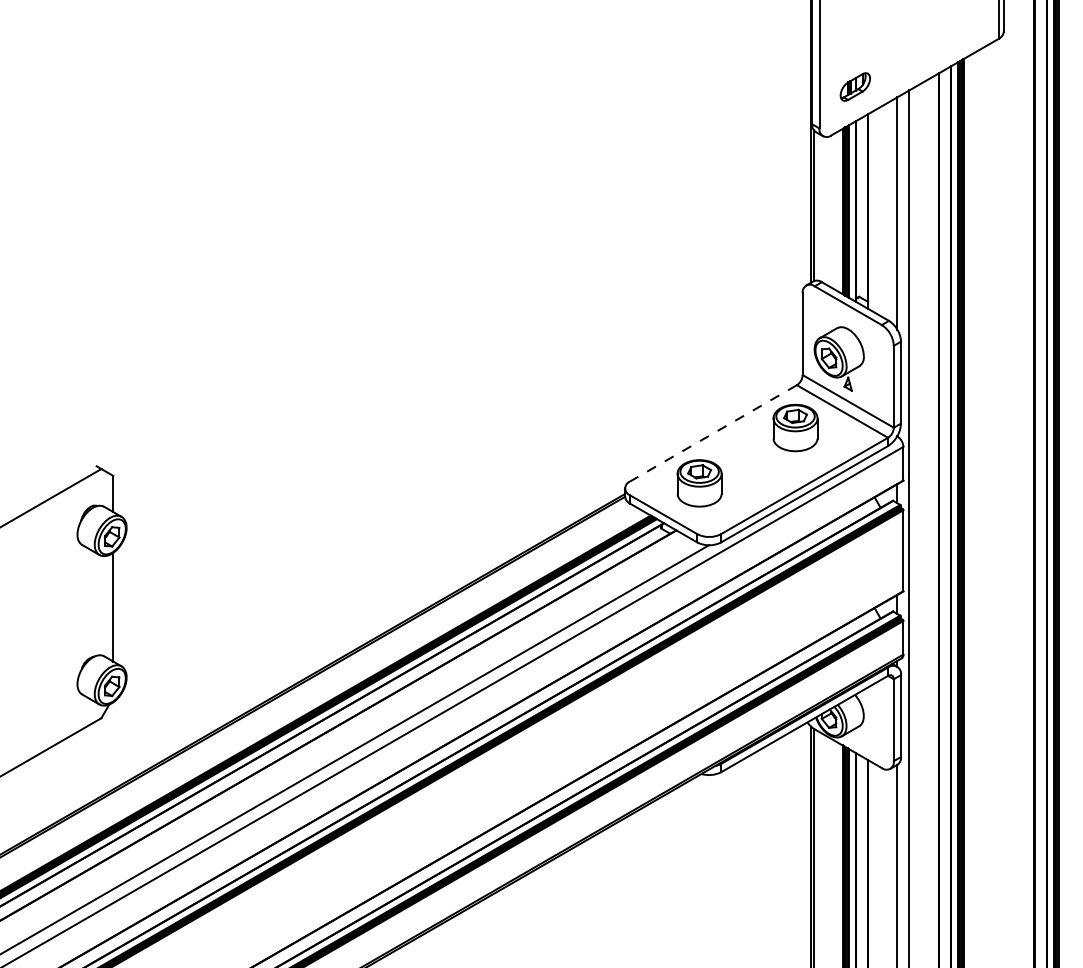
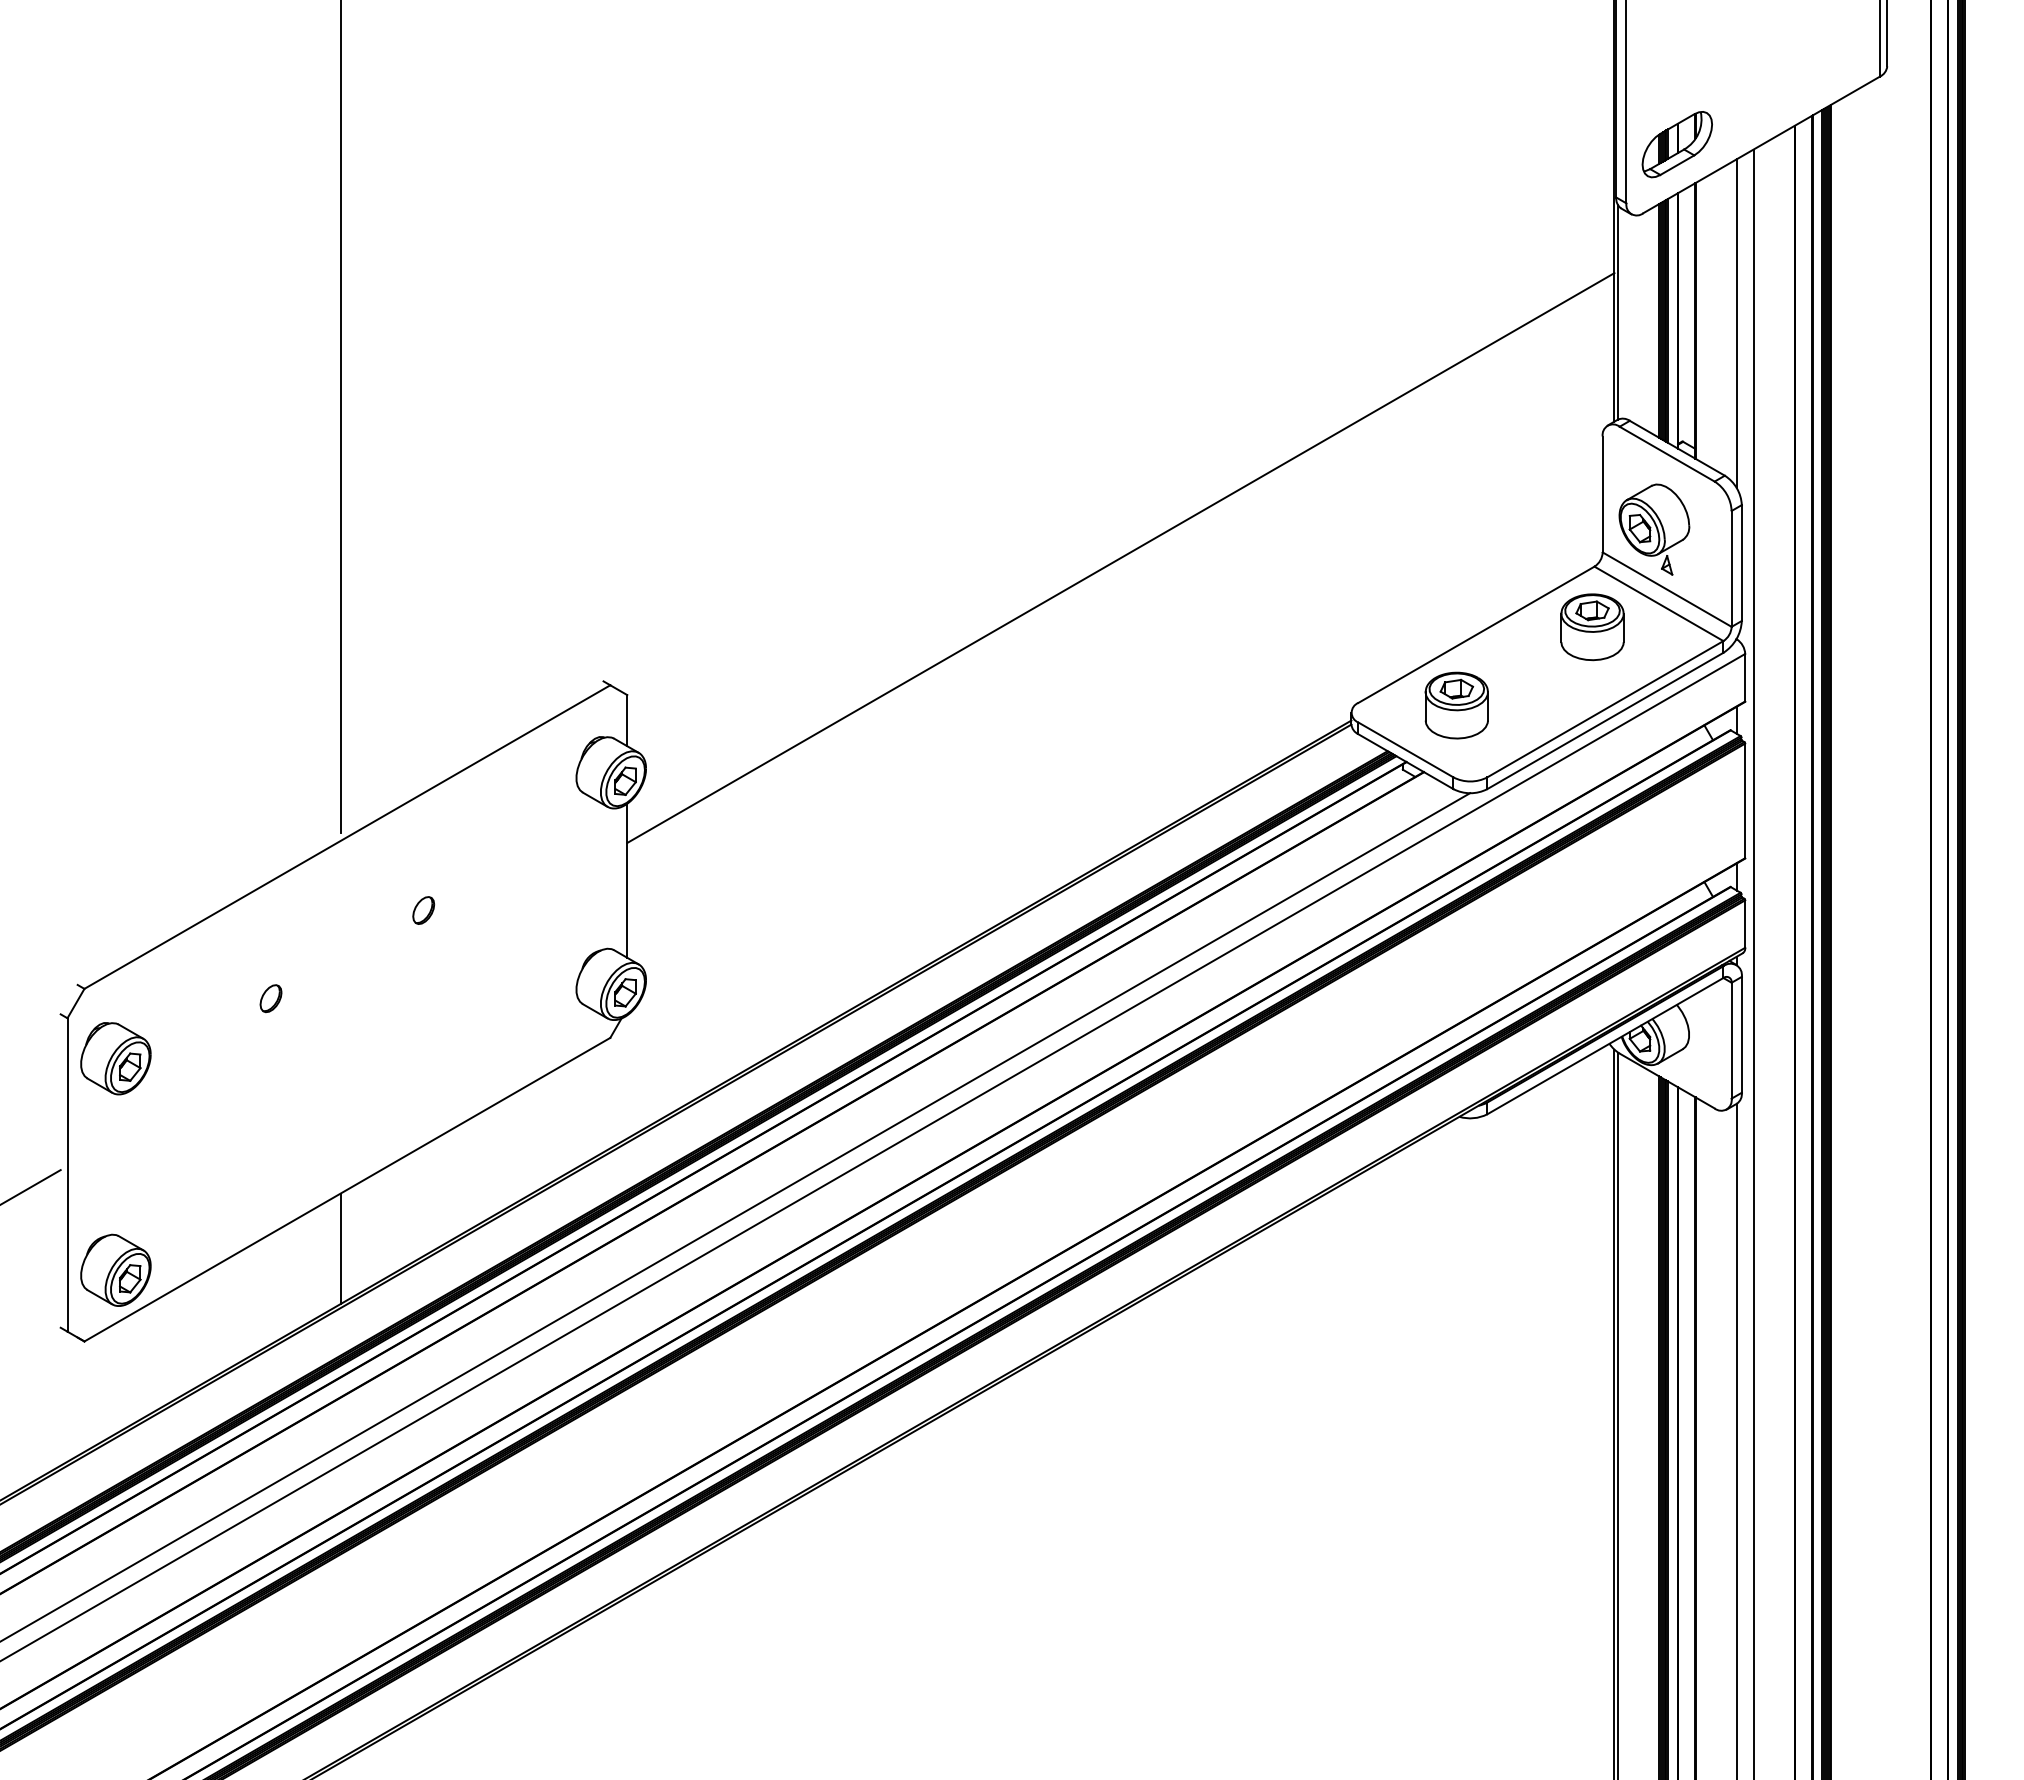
part: (854, 86) -> (1676, 144), size x1.67
line: (461, 378) -> (1120, 557), added
line: (713, 433) -> (1476, 635), dashed -> solid

